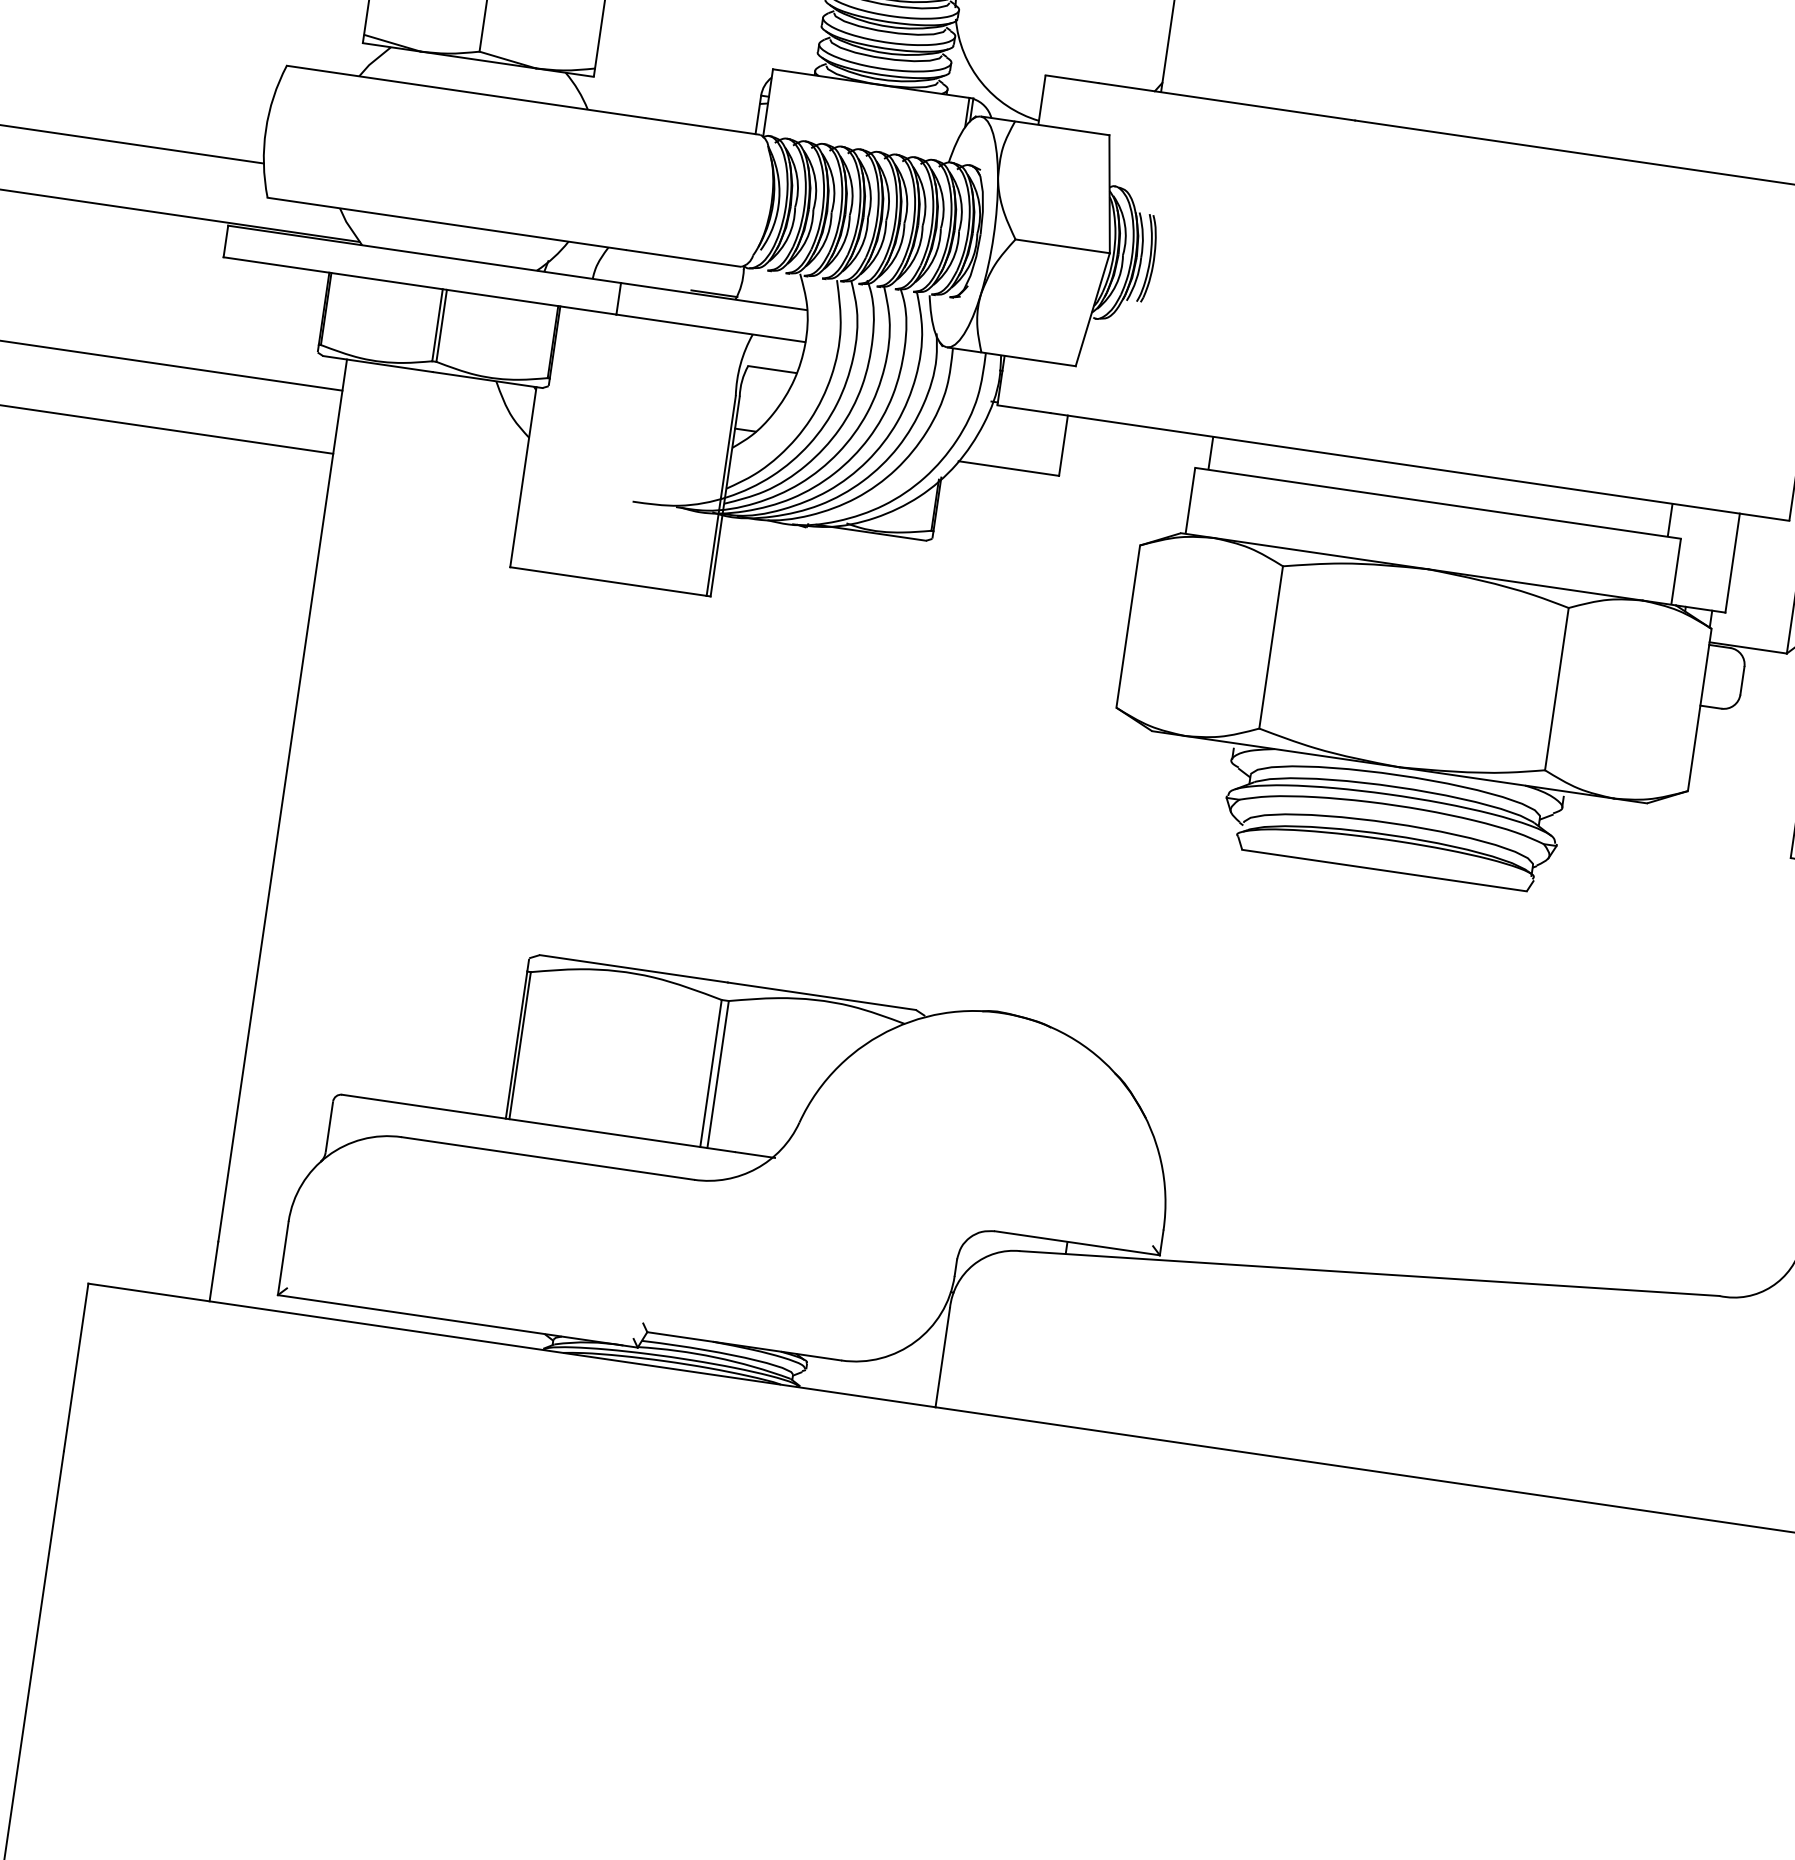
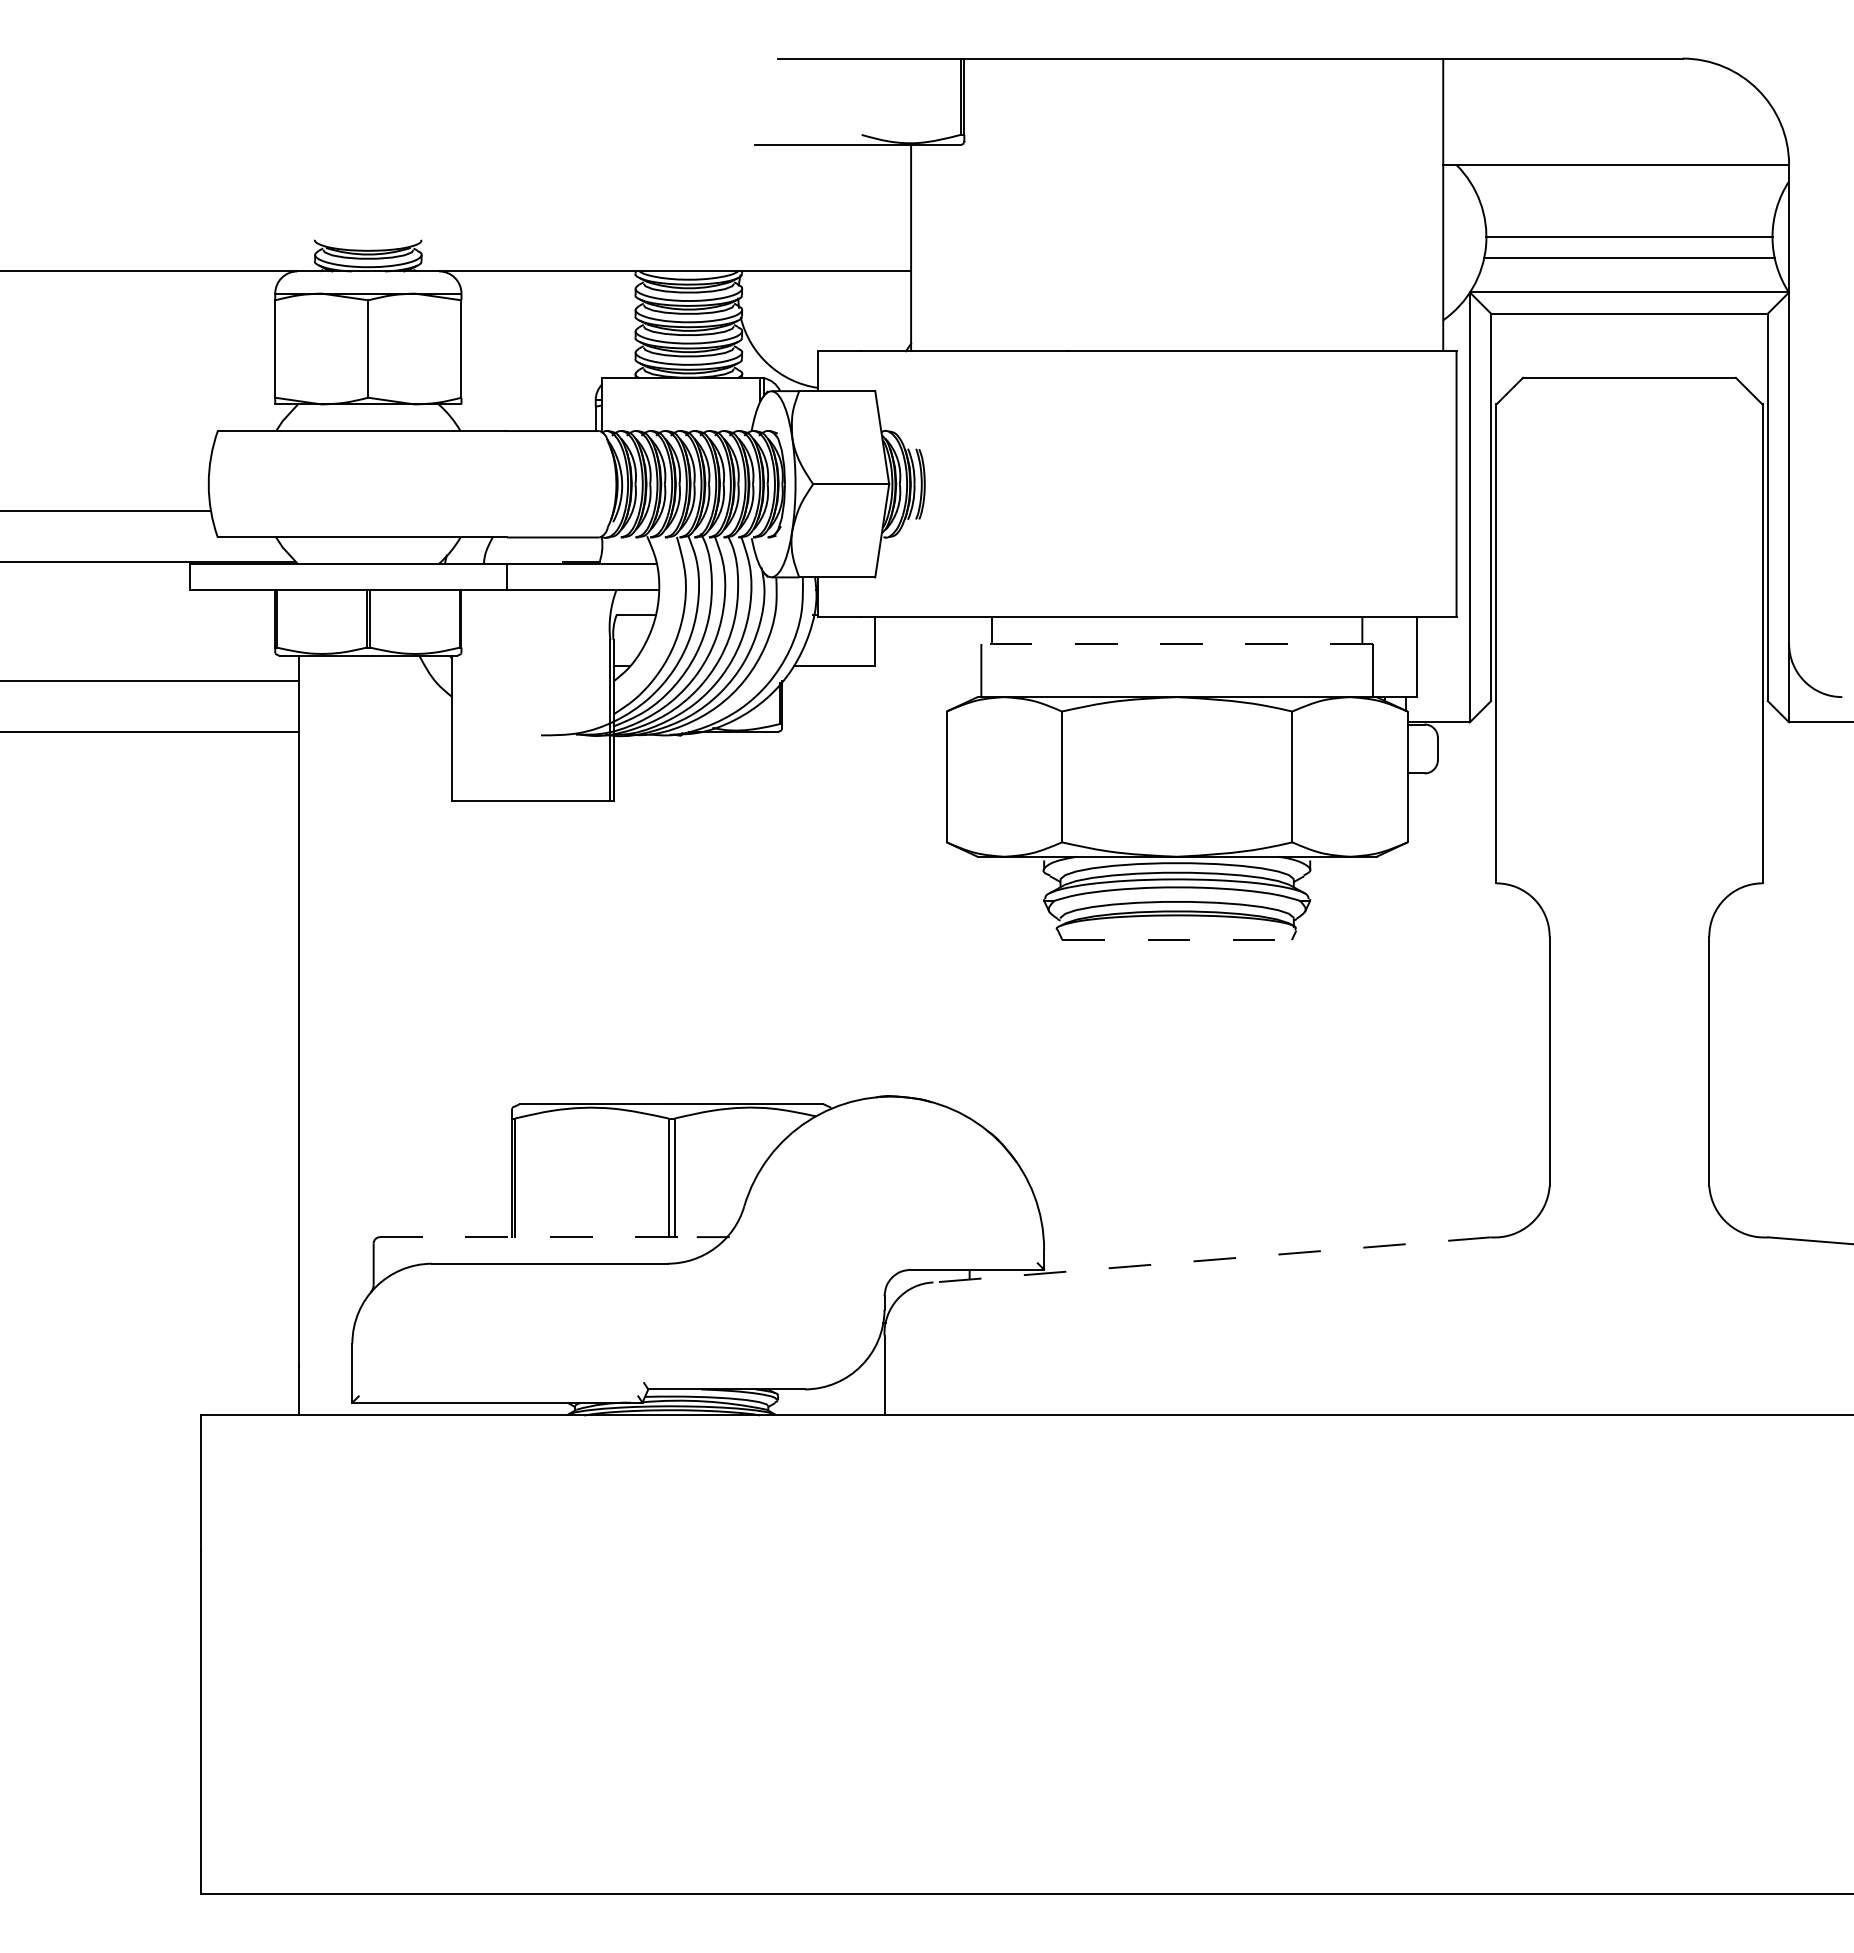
line: (1438, 502) -> (1177, 643), solid -> dashed
line: (1384, 871) -> (1177, 940), solid -> dashed
line: (538, 1123) -> (538, 1237), solid -> dashed
line: (1369, 1272) -> (1211, 1259), solid -> dashed

